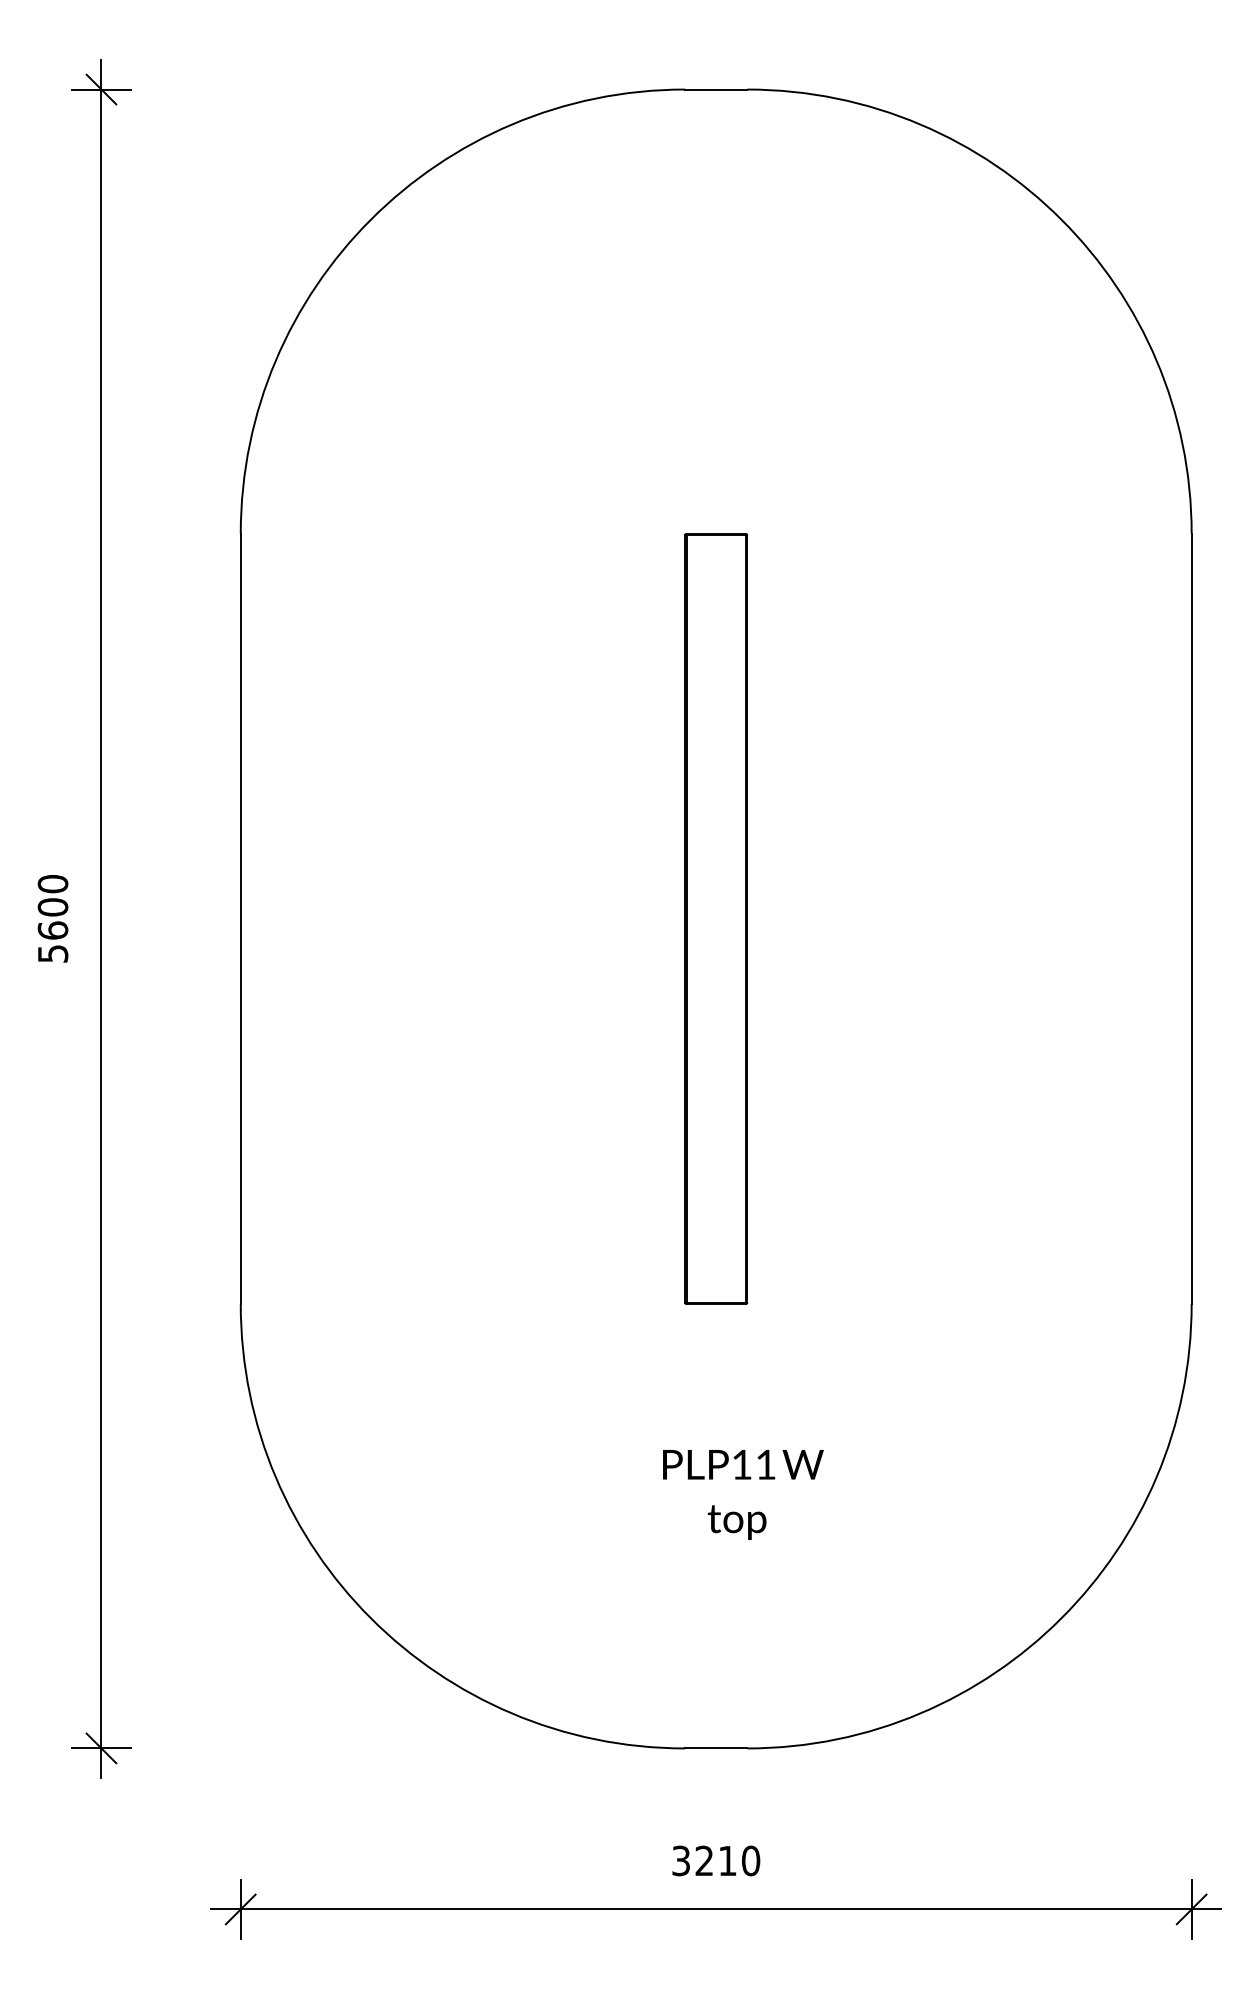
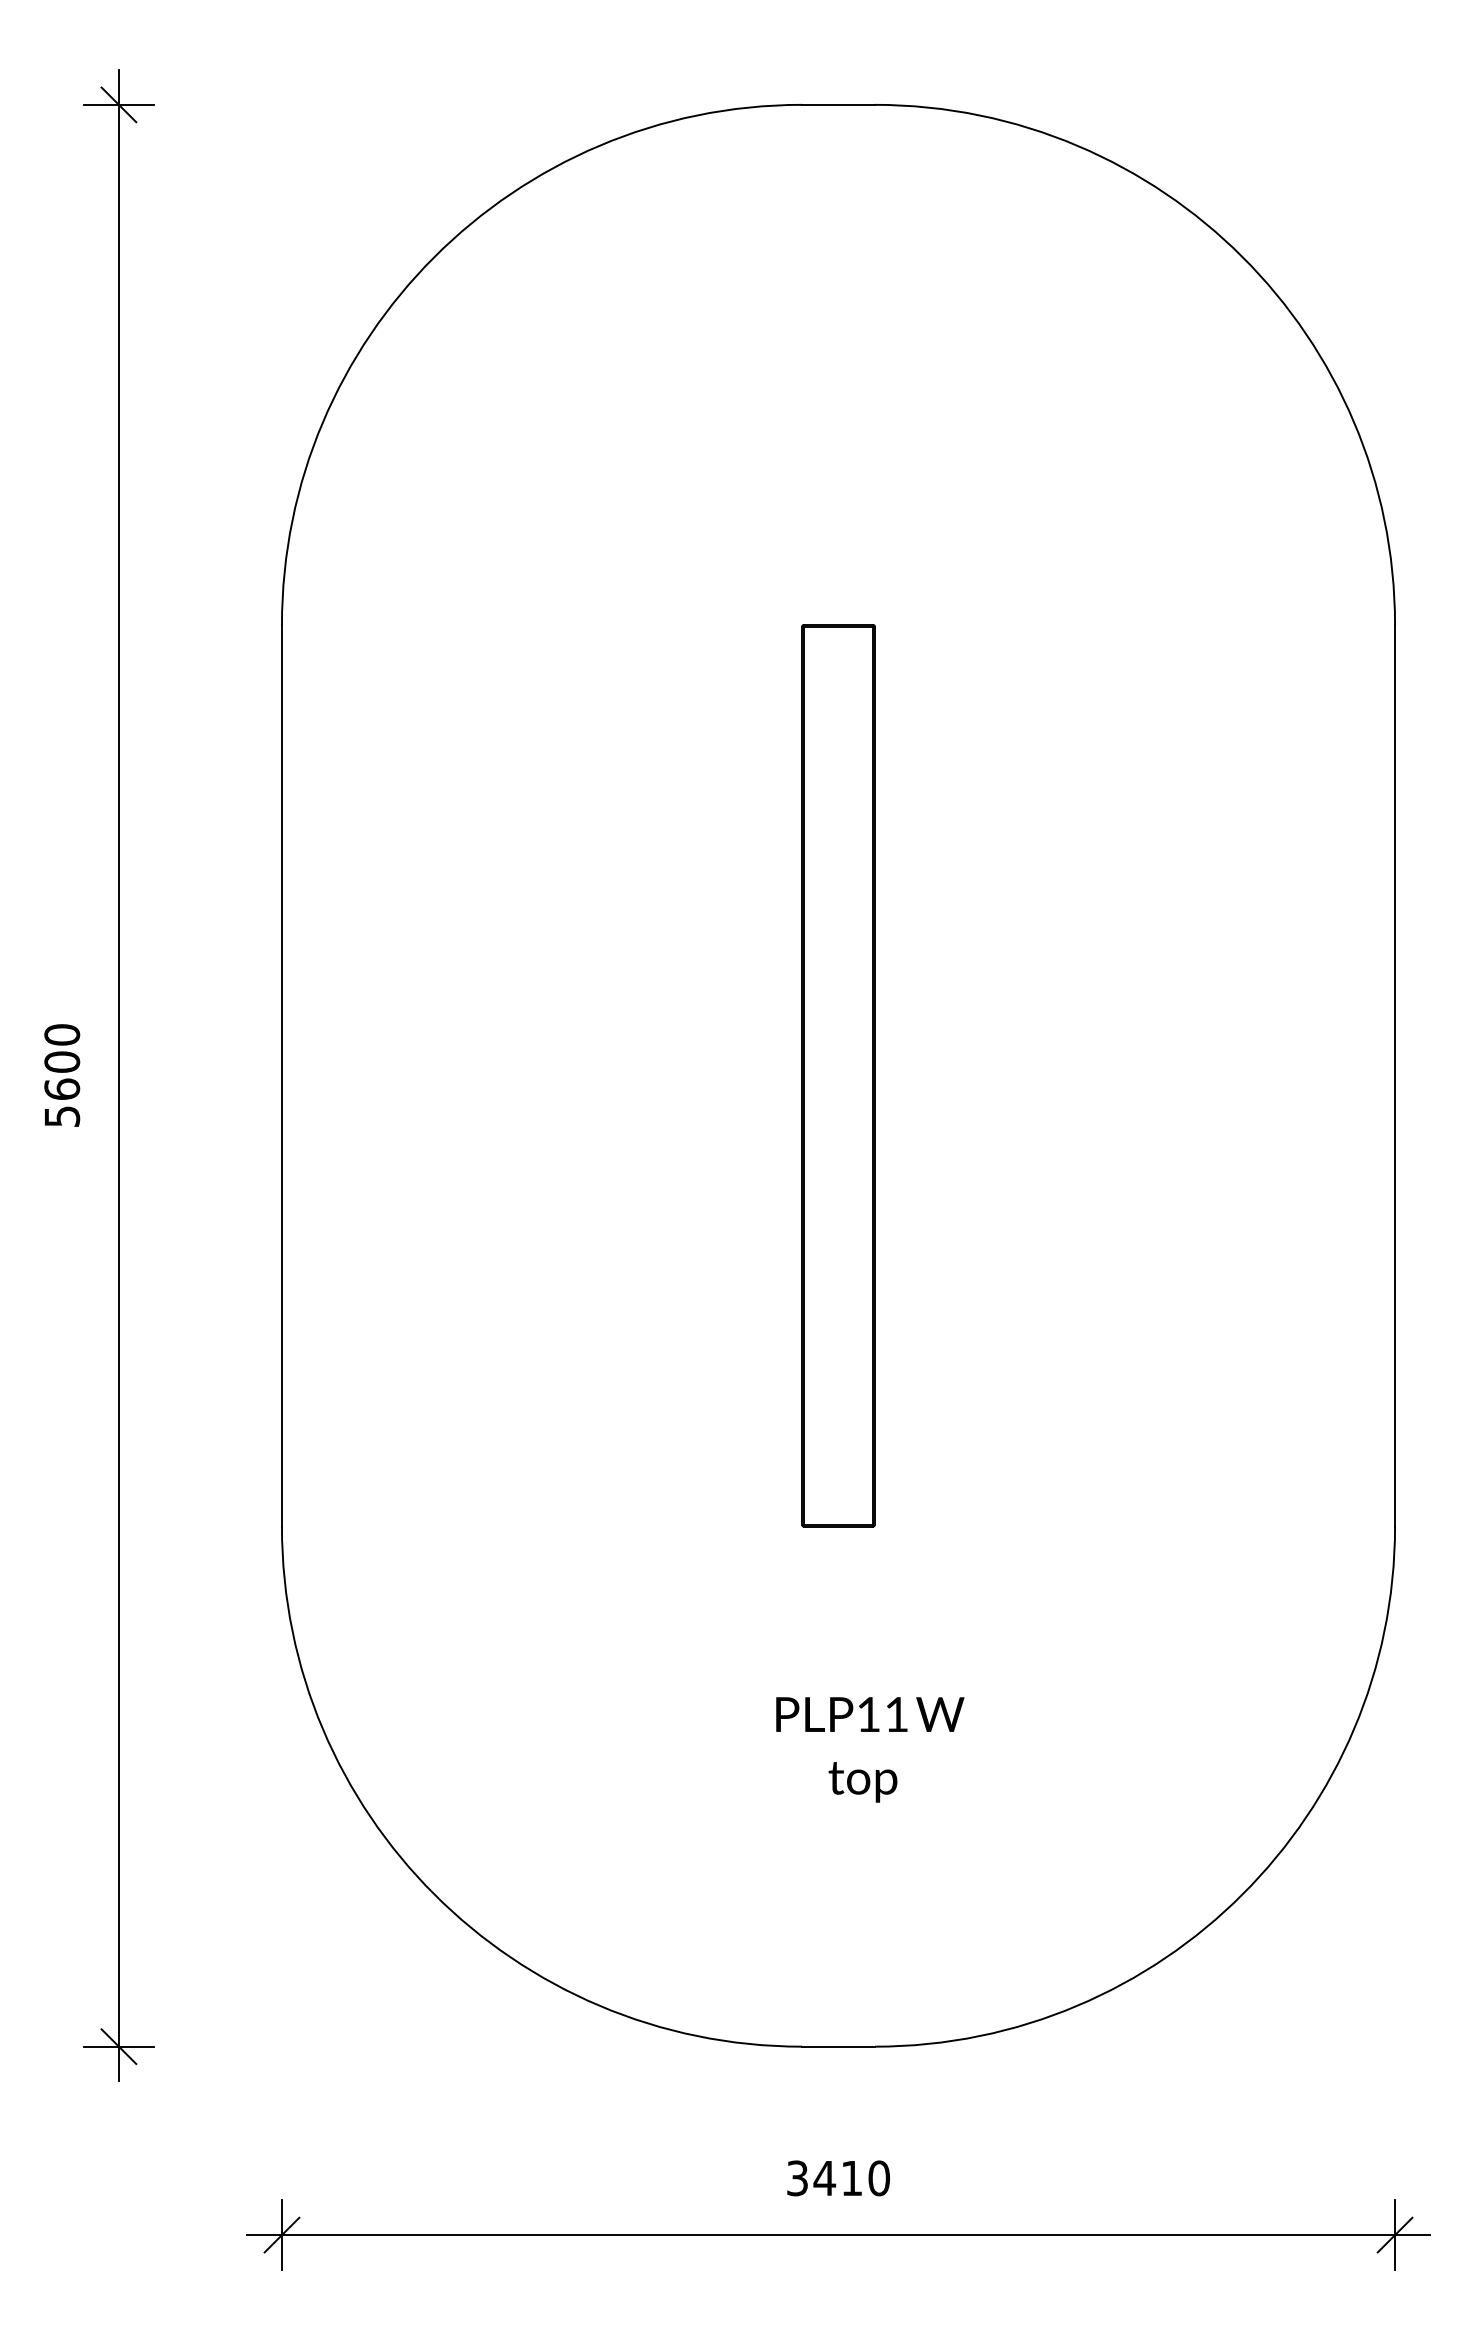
text: (704, 1860) -> (824, 2177), 3210 -> 3410

